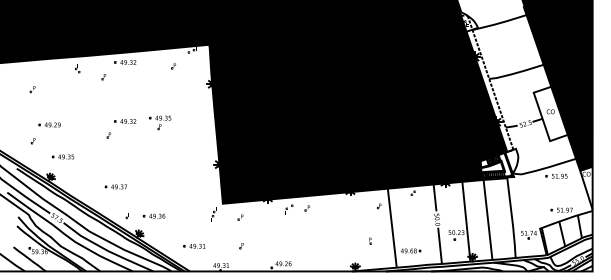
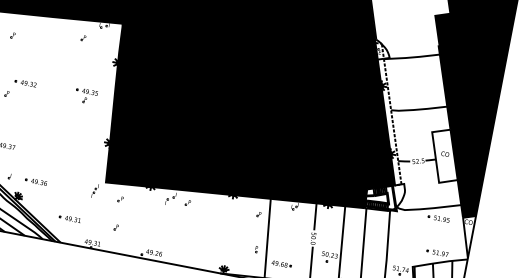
part: (125, 62) -> (37, 25), removed
part: (160, 122) -> (86, 95), moved
part: (370, 240) -> (256, 248), moved

